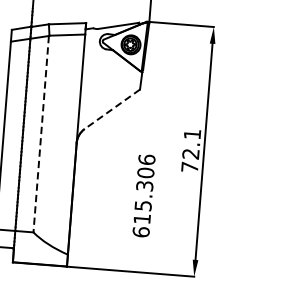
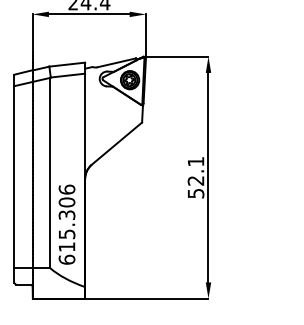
line: (111, 109) -> (116, 143), dashed -> solid
line: (41, 134) -> (50, 173), dashed -> solid
text: (190, 167) -> (196, 193), 72.1 -> 52.1
text: (143, 195) -> (66, 224), moved

